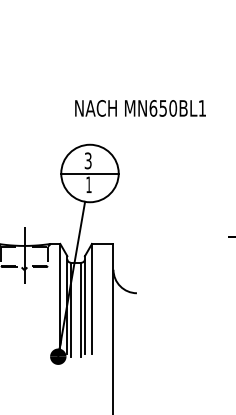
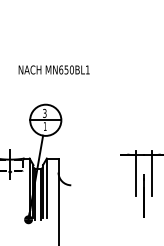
text: (139, 107) -> (53, 69), moved

